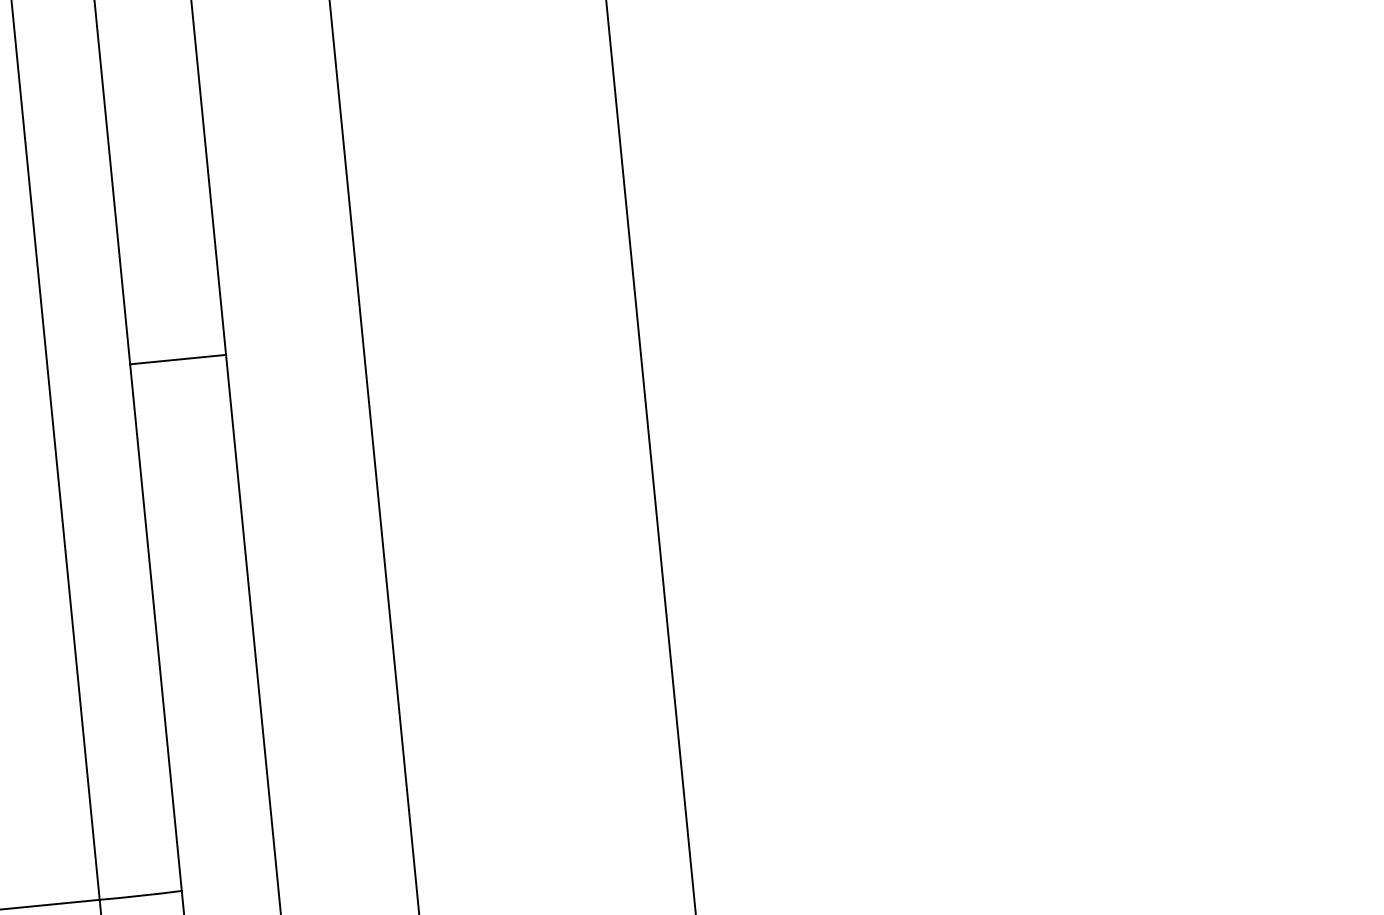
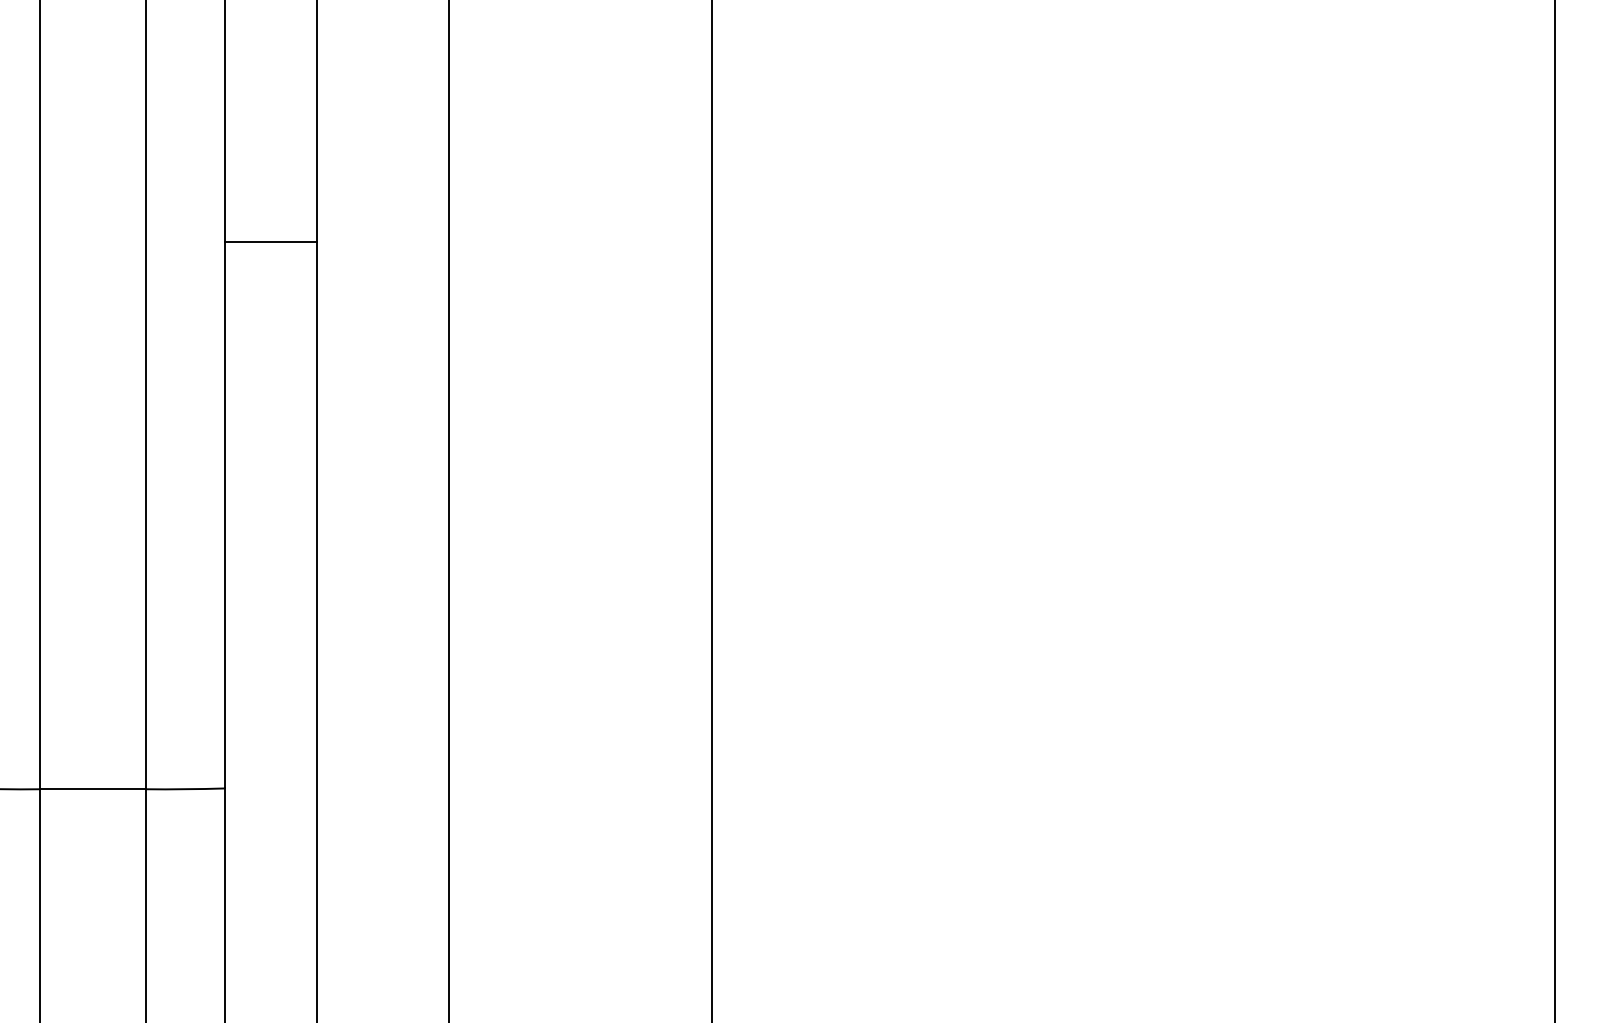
line: (177, 359) -> (270, 242), moved

